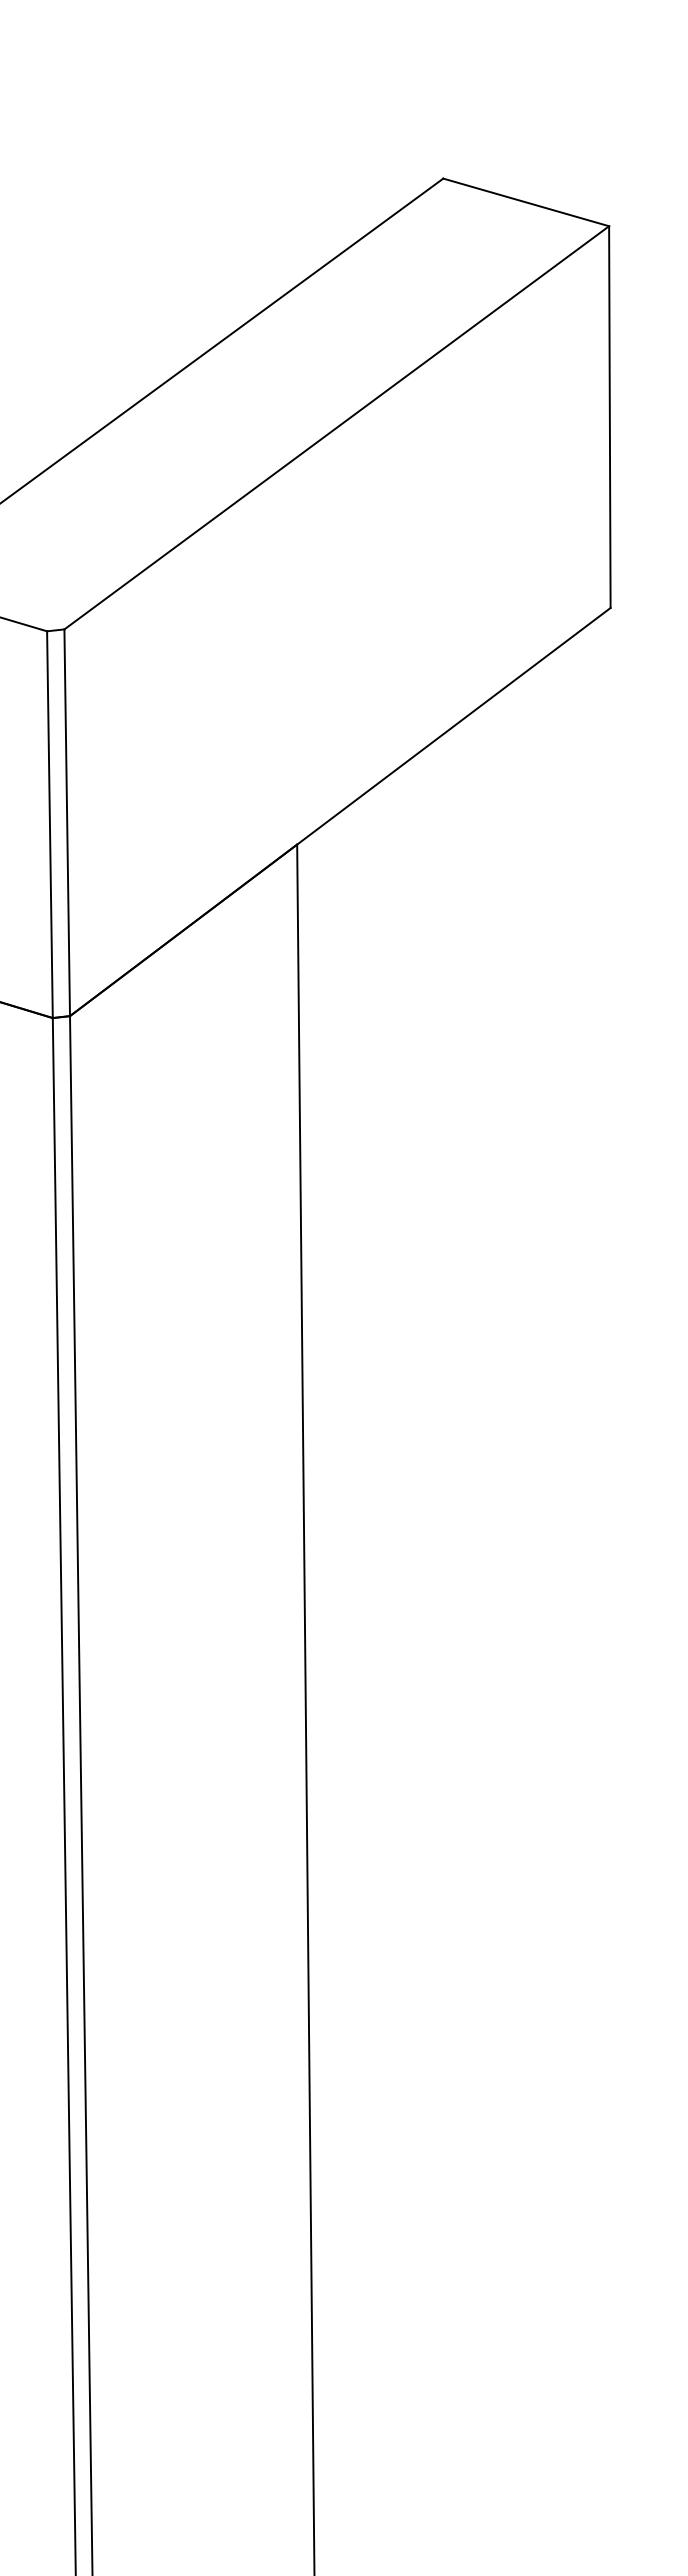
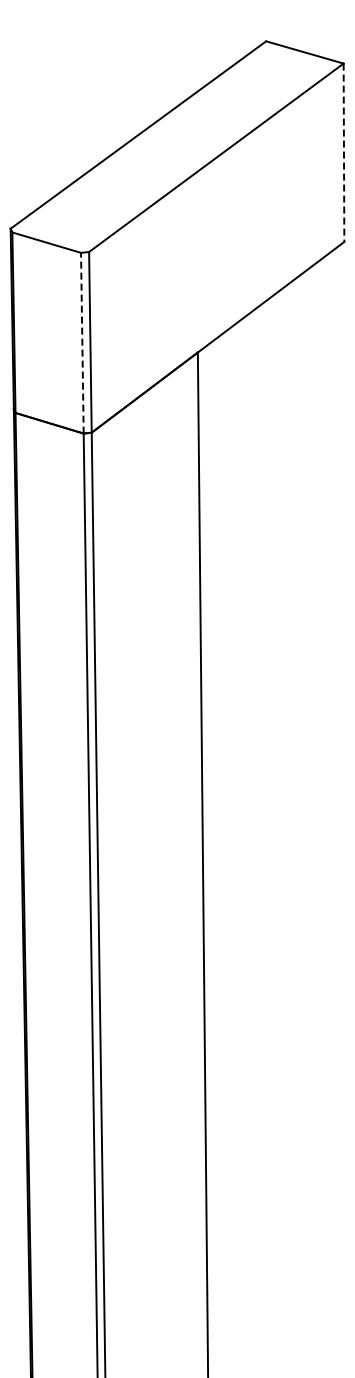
line: (608, 418) -> (343, 153), solid -> dashed
line: (50, 823) -> (82, 342), solid -> dashed

